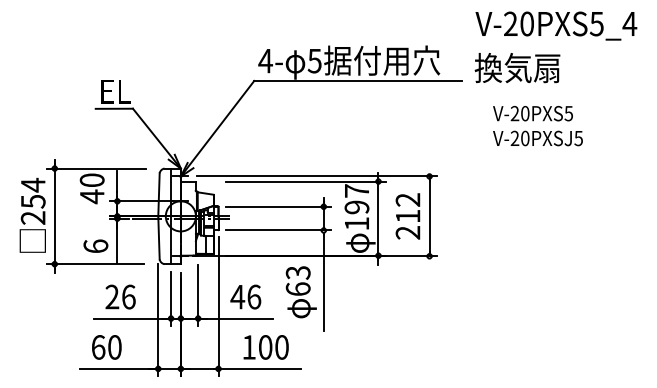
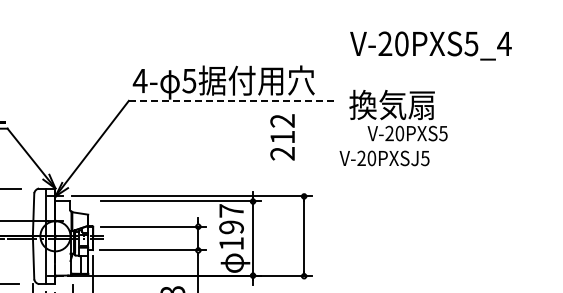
text: (517, 68) -> (392, 105), moved
line: (357, 80) -> (232, 100), solid -> dashed
text: (537, 138) -> (384, 158), moved
text: (407, 216) -> (282, 137), moved

